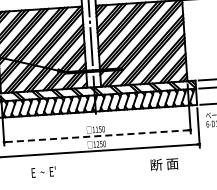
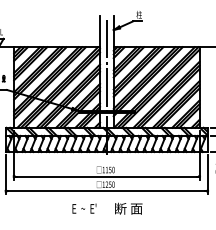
line: (97, 136) -> (107, 176), dashed -> solid
text: (164, 164) -> (128, 208), moved
text: (43, 171) -> (84, 208), moved

